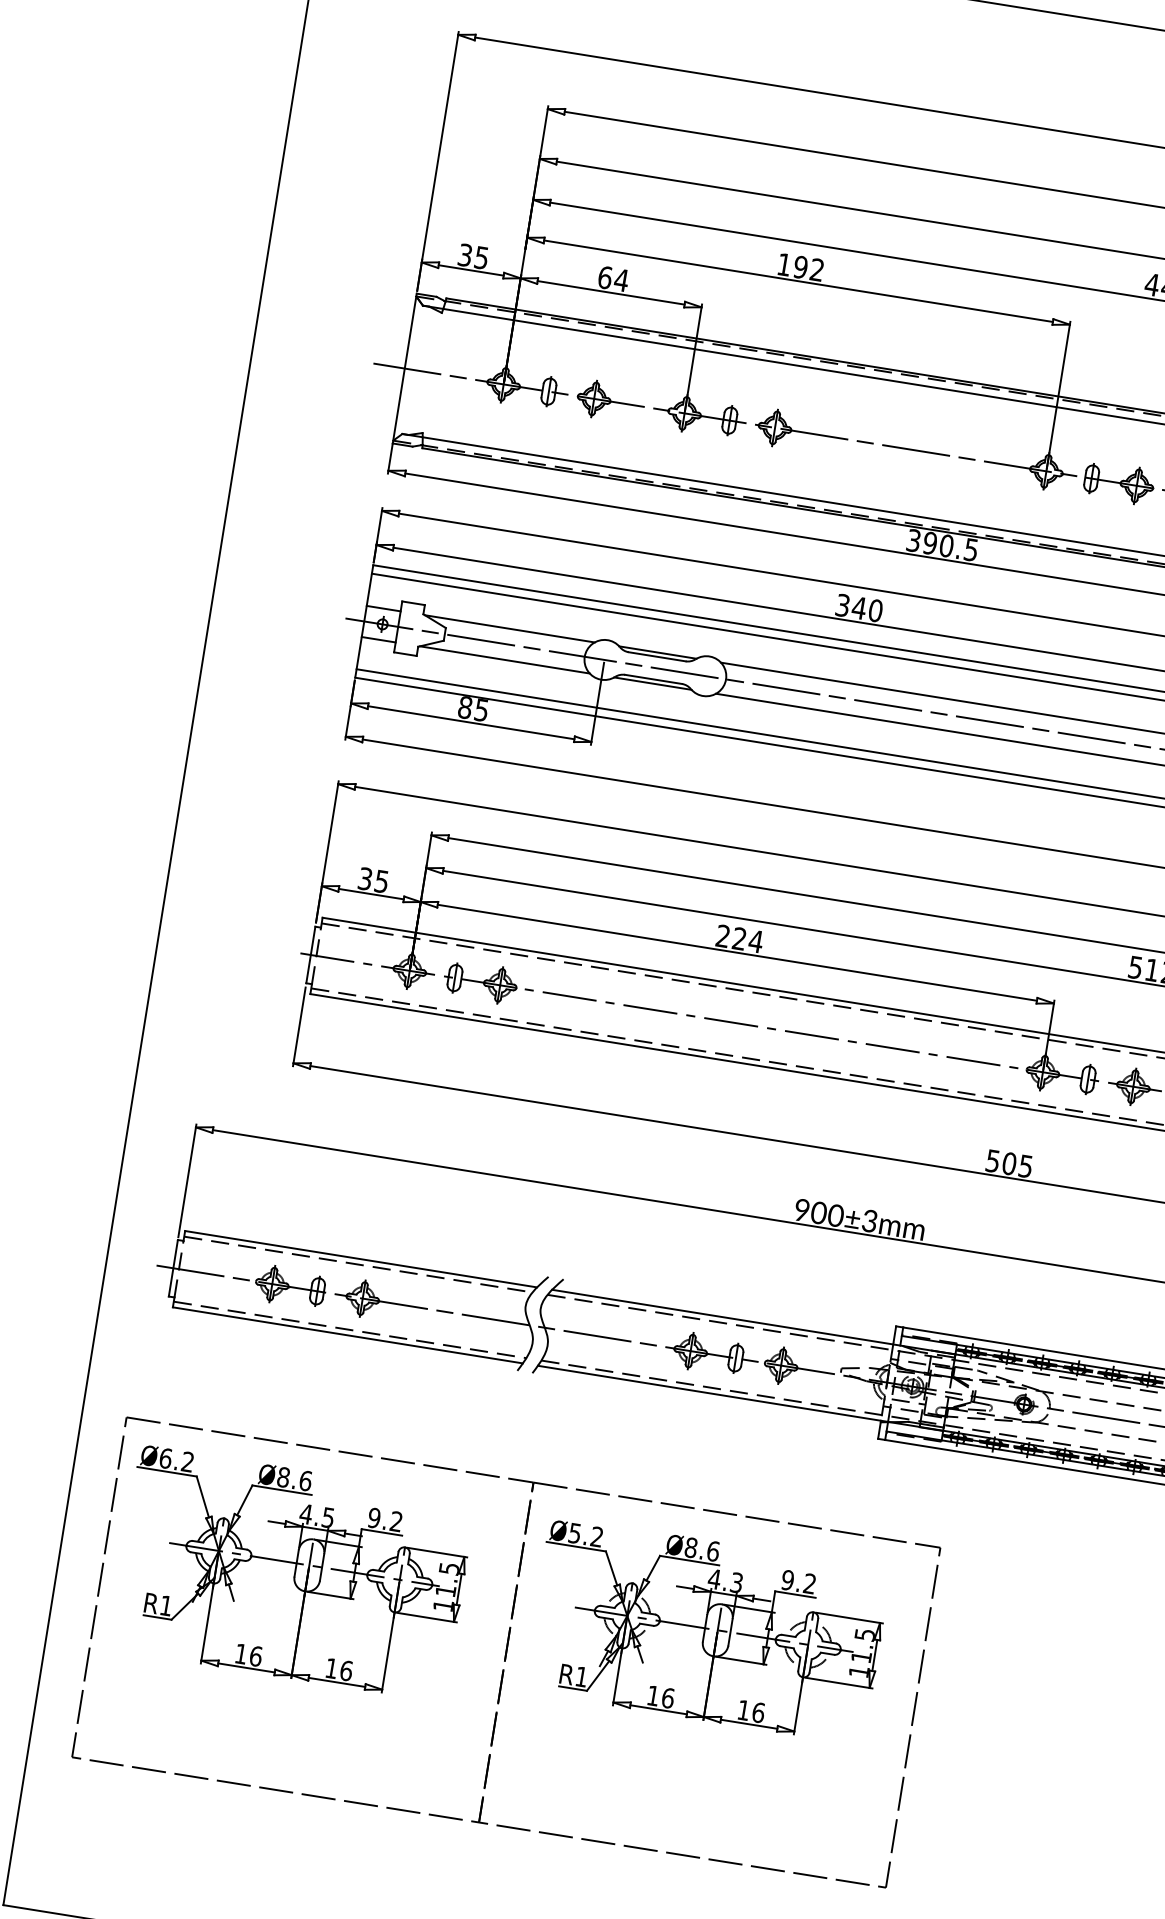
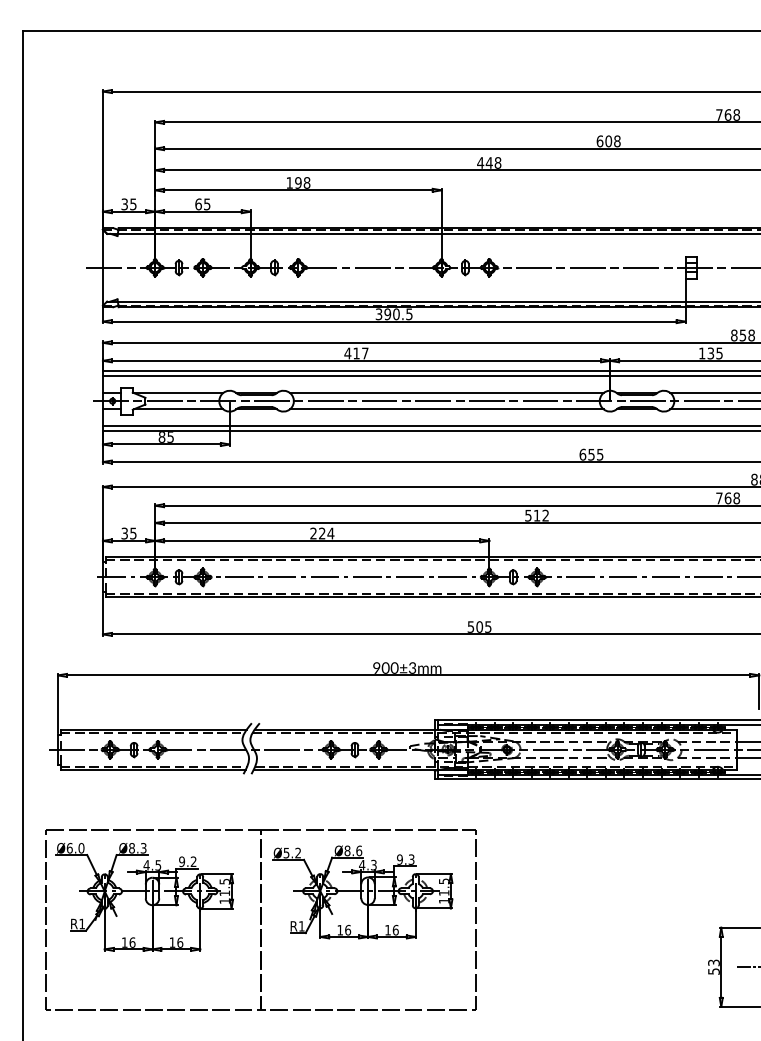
text: (816, 268) -> (306, 182), 192 -> 198
text: (620, 280) -> (206, 204), 64 -> 65
text: (859, 608) -> (356, 353), 340 -> 417
text: (187, 1462) -> (81, 848), Ø6.2 -> Ø6.0
text: (305, 1481) -> (143, 848), Ø8.6 -> Ø8.3
text: (809, 1583) -> (411, 859), 9.2 -> 9.3

